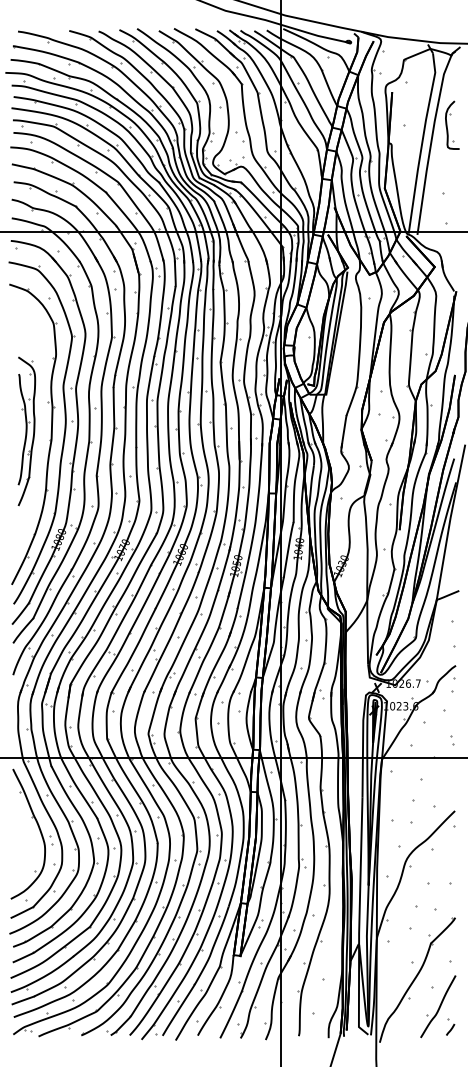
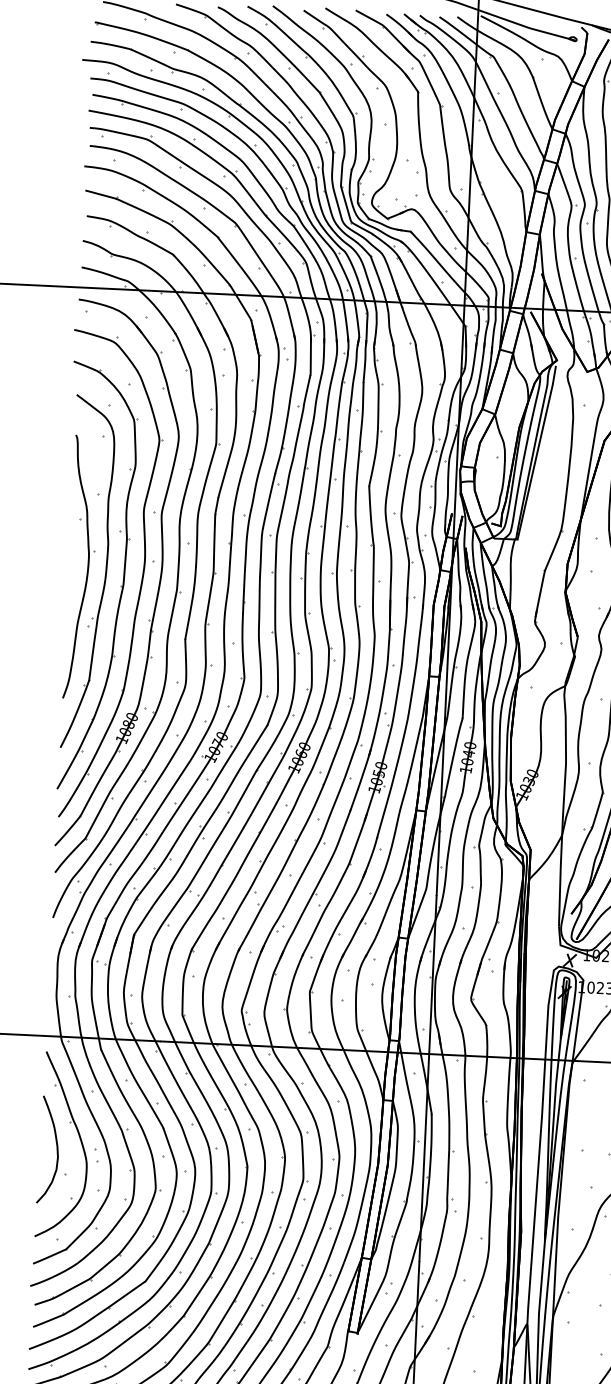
part: (26, 431) -> (88, 571), size x1.67
part: (20, 837) -> (52, 1149), added

